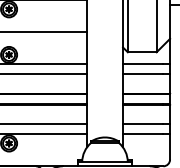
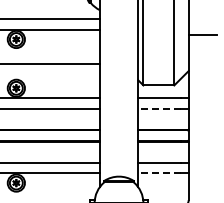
line: (142, 73) -> (159, 108), solid -> dashed
line: (142, 134) -> (159, 173), solid -> dashed

